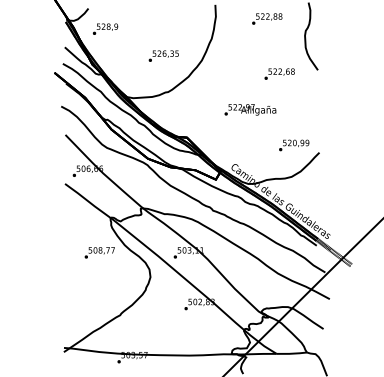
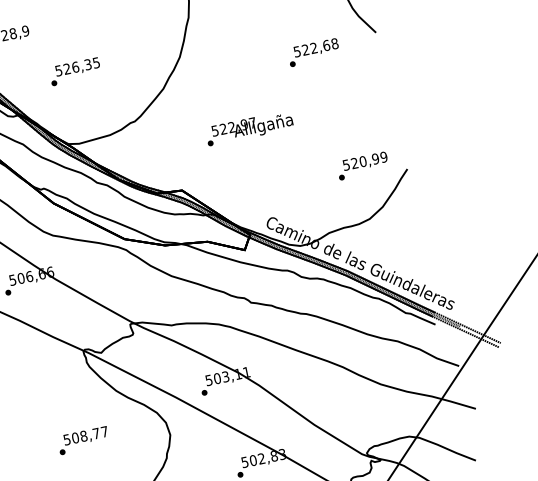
text: (163, 55) -> (74, 70), moved
text: (250, 109) -> (249, 127), moved
text: (99, 252) -> (82, 440), moved

